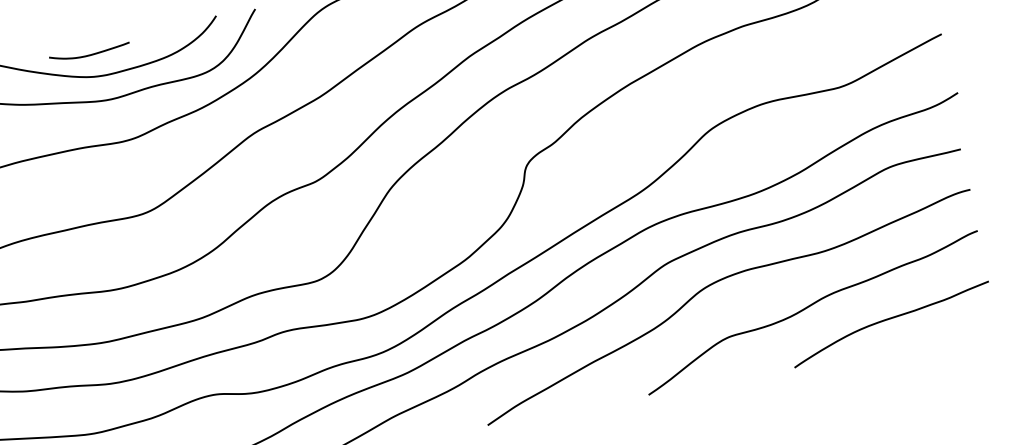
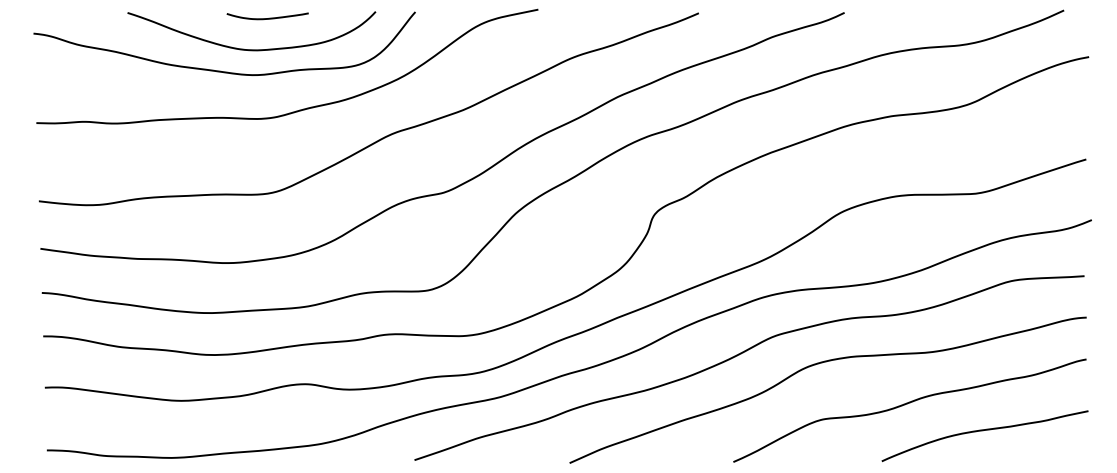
curve: (89, 54) -> (267, 18), moved

